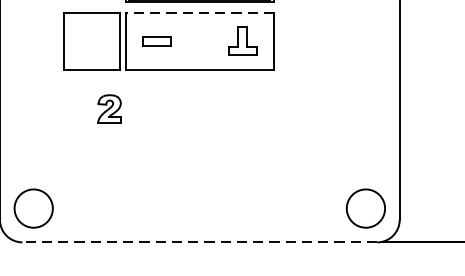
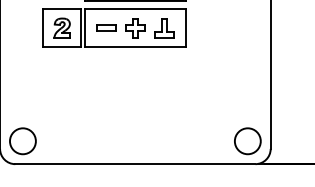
line: (198, 13) -> (134, 9), dashed -> solid
part: (199, 41) -> (135, 28), added
part: (108, 108) -> (61, 27), moved
line: (198, 242) -> (134, 164), dashed -> solid

